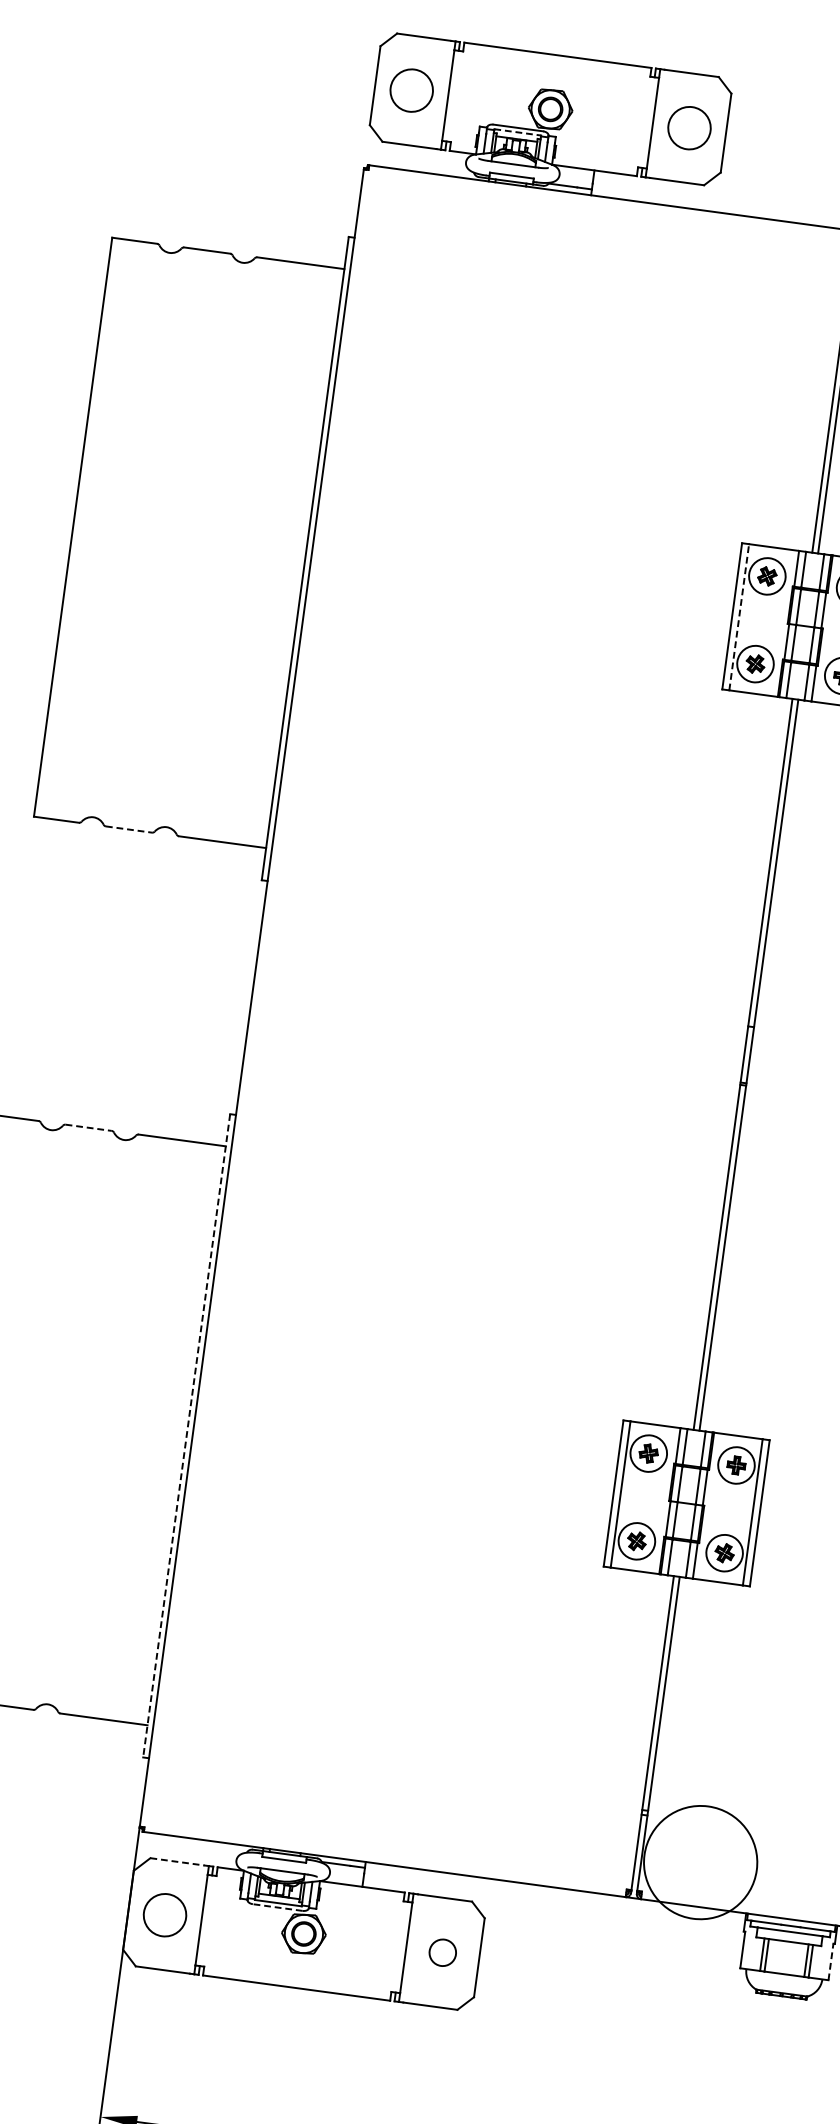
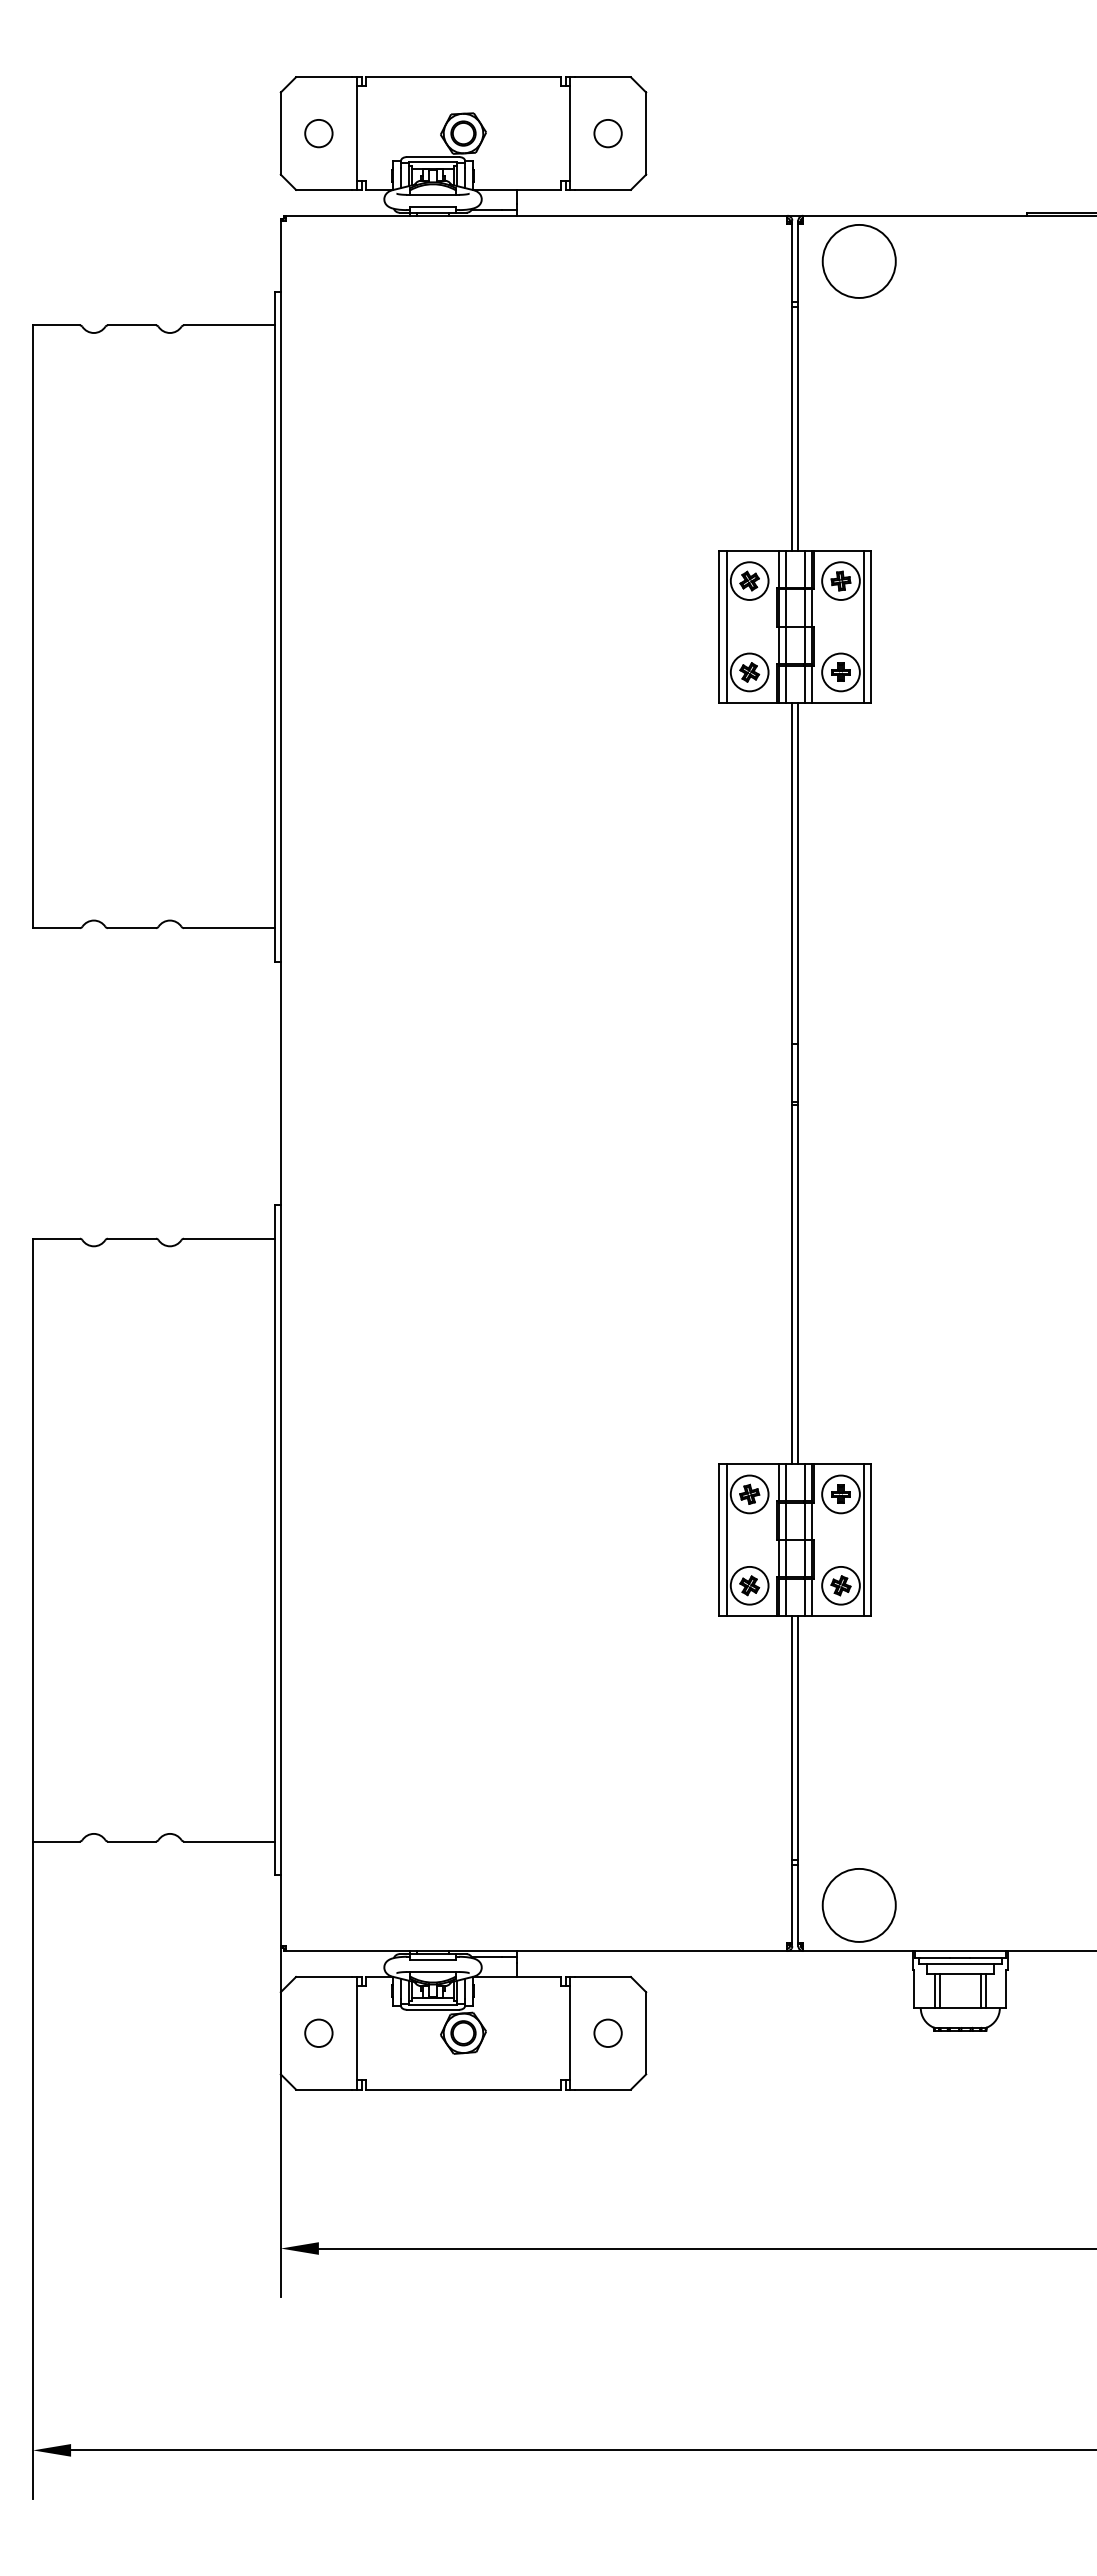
circle: (411, 90) -> (318, 133), size x0.62
circle: (688, 128) -> (607, 133), size x0.62
line: (518, 132) -> (433, 161), dashed -> solid
line: (739, 616) -> (726, 626), dashed -> solid
line: (129, 829) -> (132, 928), dashed -> solid
line: (89, 1127) -> (132, 1238), dashed -> solid
line: (186, 1436) -> (274, 1540), dashed -> solid
line: (177, 1861) -> (324, 1976), dashed -> solid
circle: (700, 1861) -> (858, 1904), size x0.62
line: (278, 1907) -> (433, 2009), dashed -> solid
circle: (164, 1914) -> (318, 2032), size x0.62
line: (831, 1961) -> (1006, 1988), dashed -> solid

